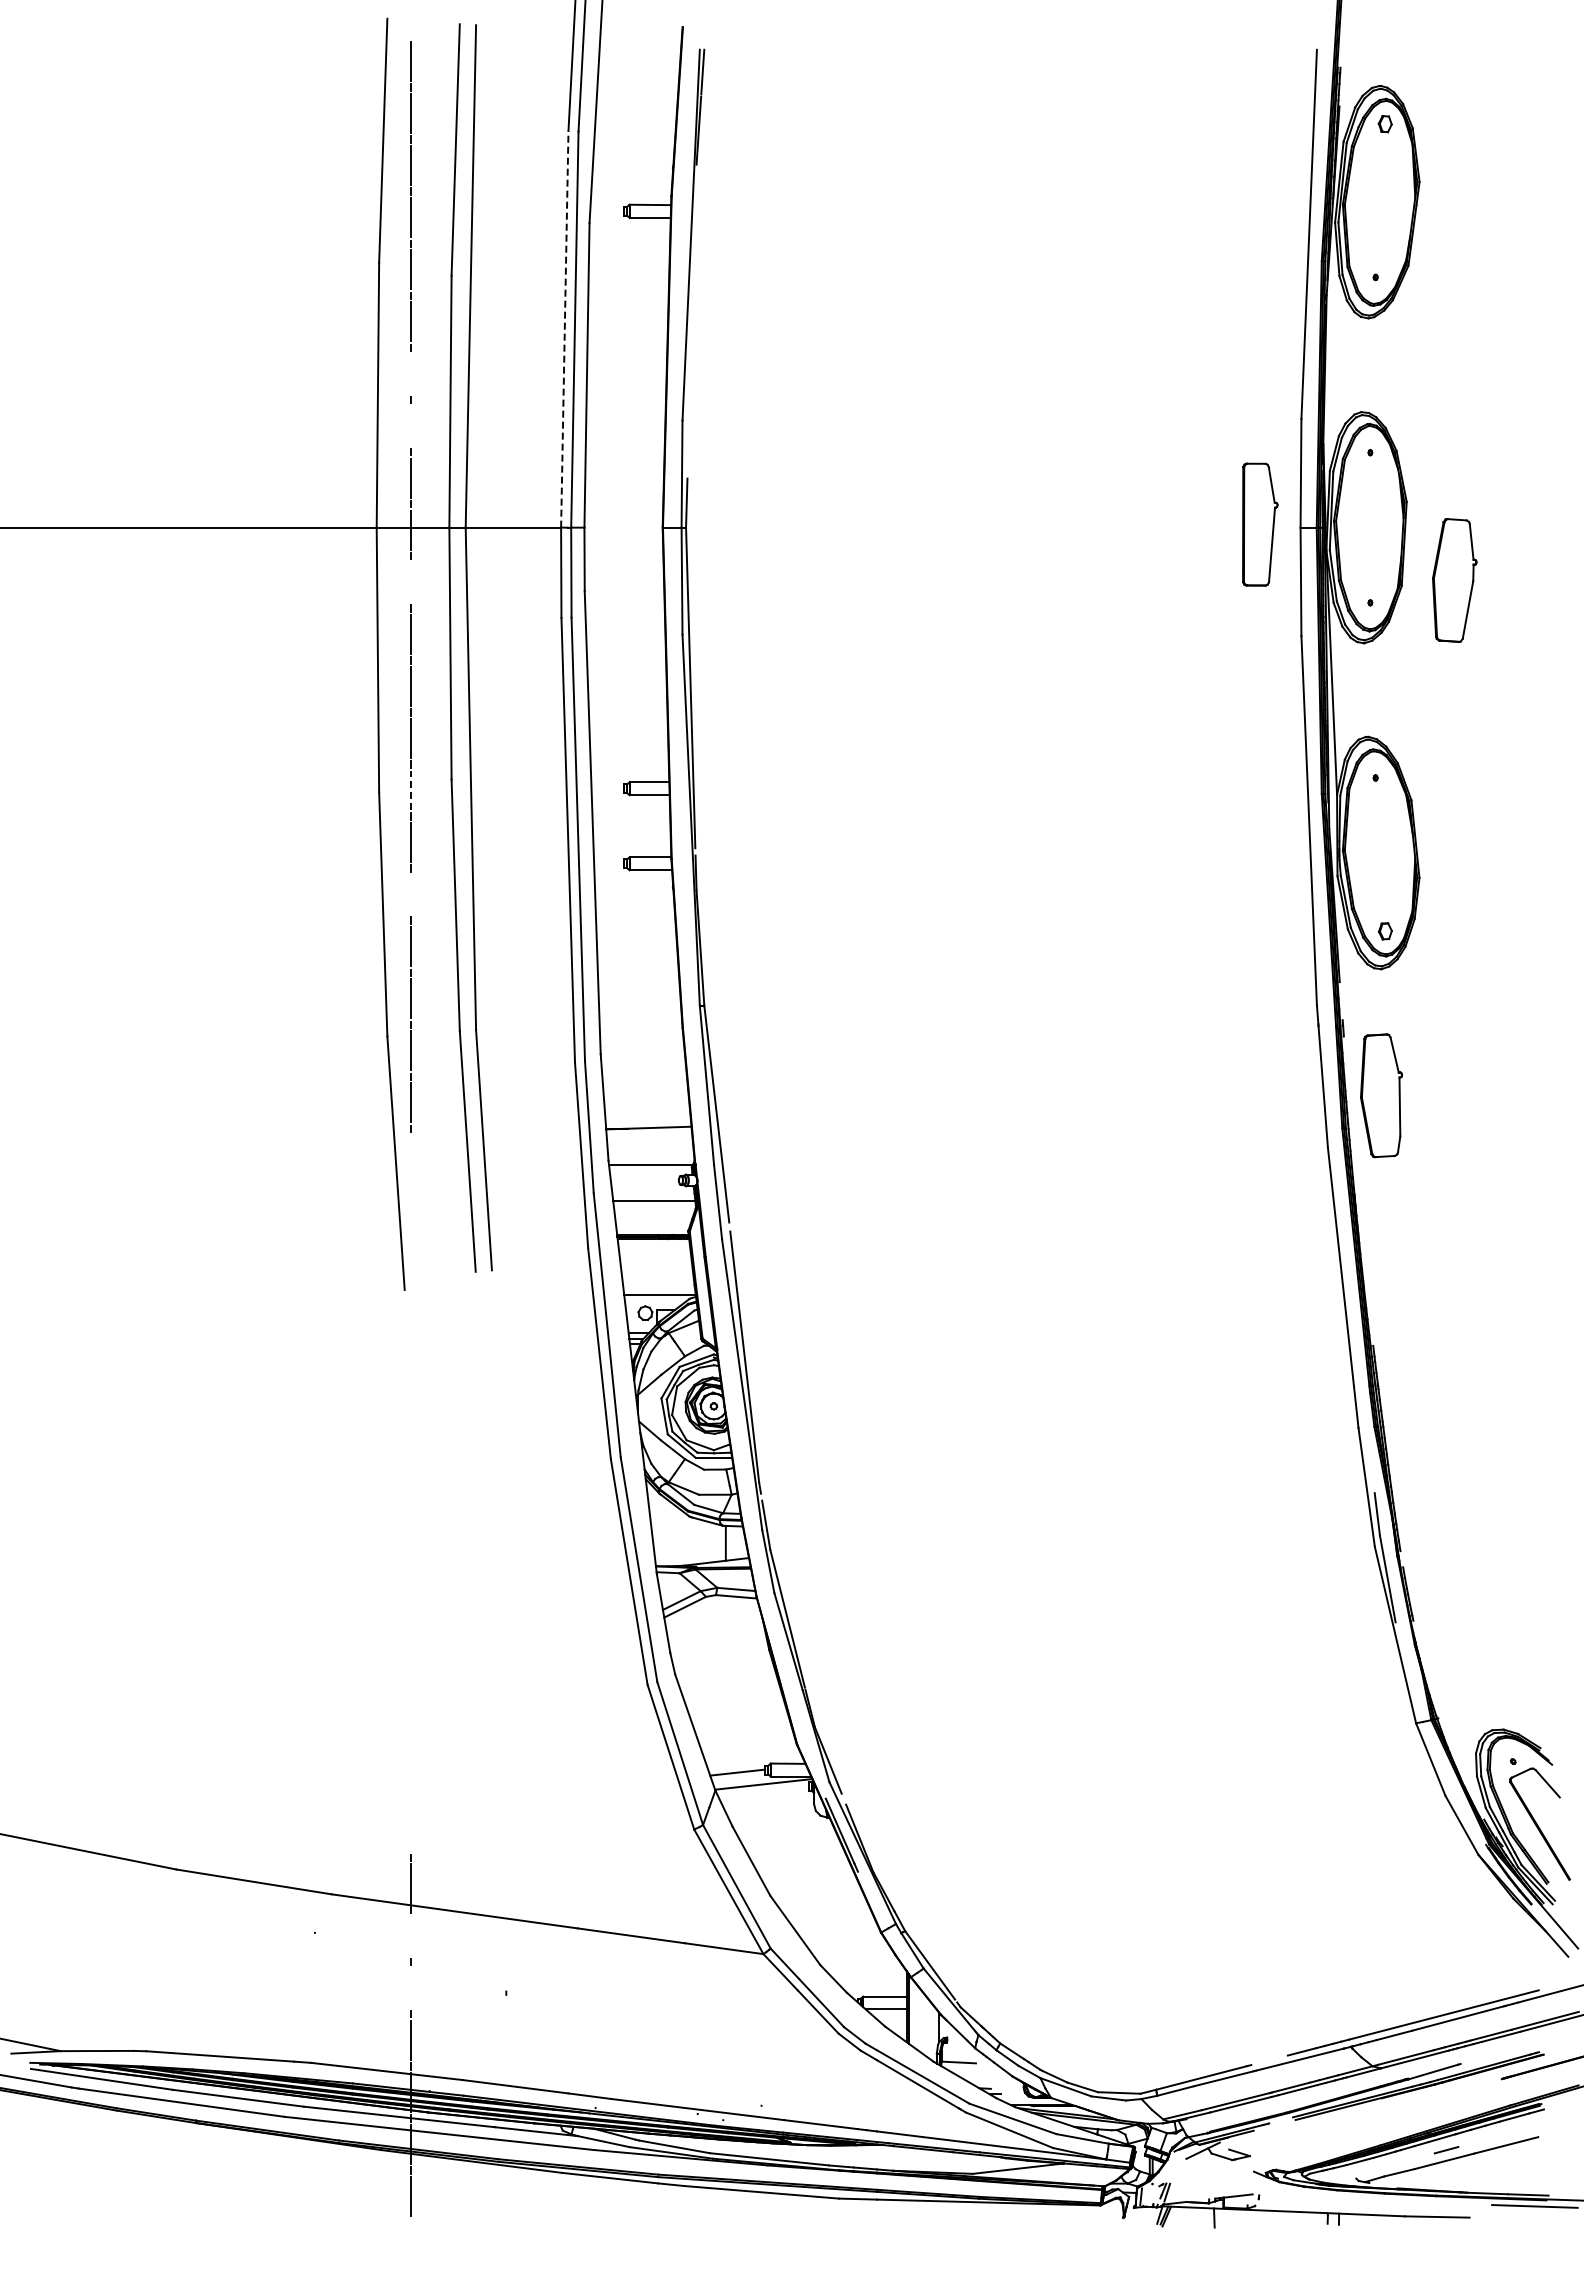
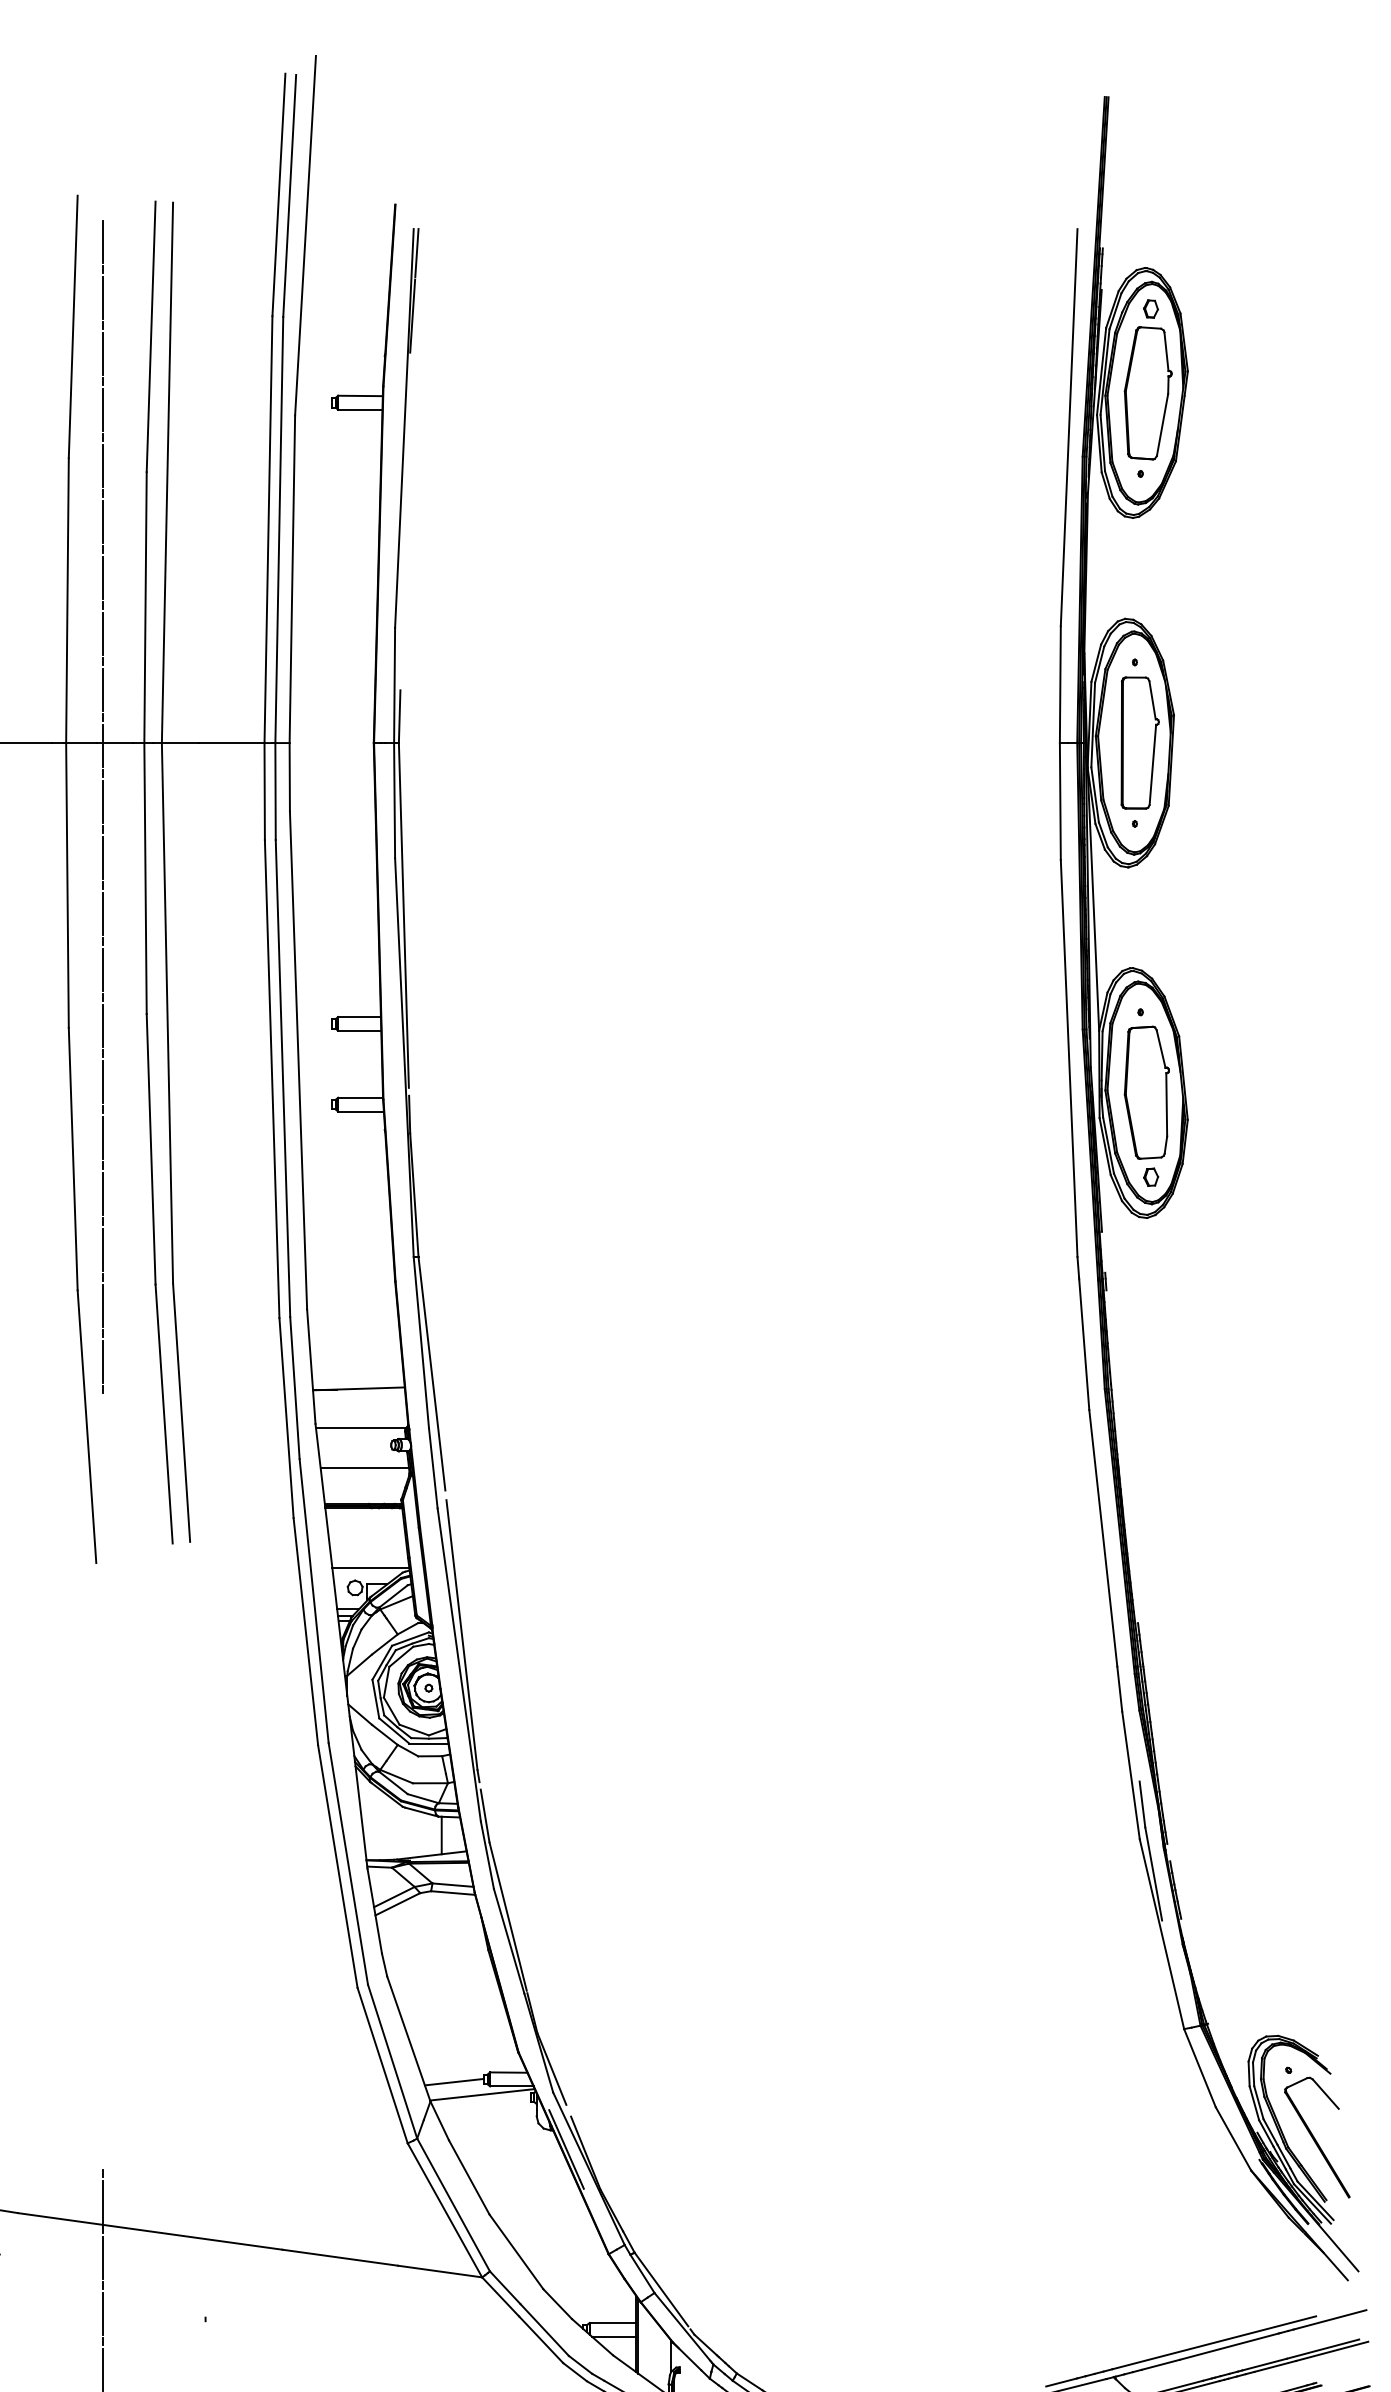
line: (564, 328) -> (268, 528), dashed -> solid
line: (411, 373) -> (103, 577), added
line: (411, 425) -> (103, 633), added
part: (1260, 524) -> (1140, 742), moved
part: (1454, 580) -> (1148, 393), moved
line: (411, 581) -> (103, 800), added
line: (411, 790) -> (103, 1025), dashed -> solid
line: (411, 894) -> (103, 1137), added
part: (1381, 1095) -> (1146, 1092), moved
line: (411, 1935) -> (103, 2257), added
line: (411, 1987) -> (103, 2313), added

